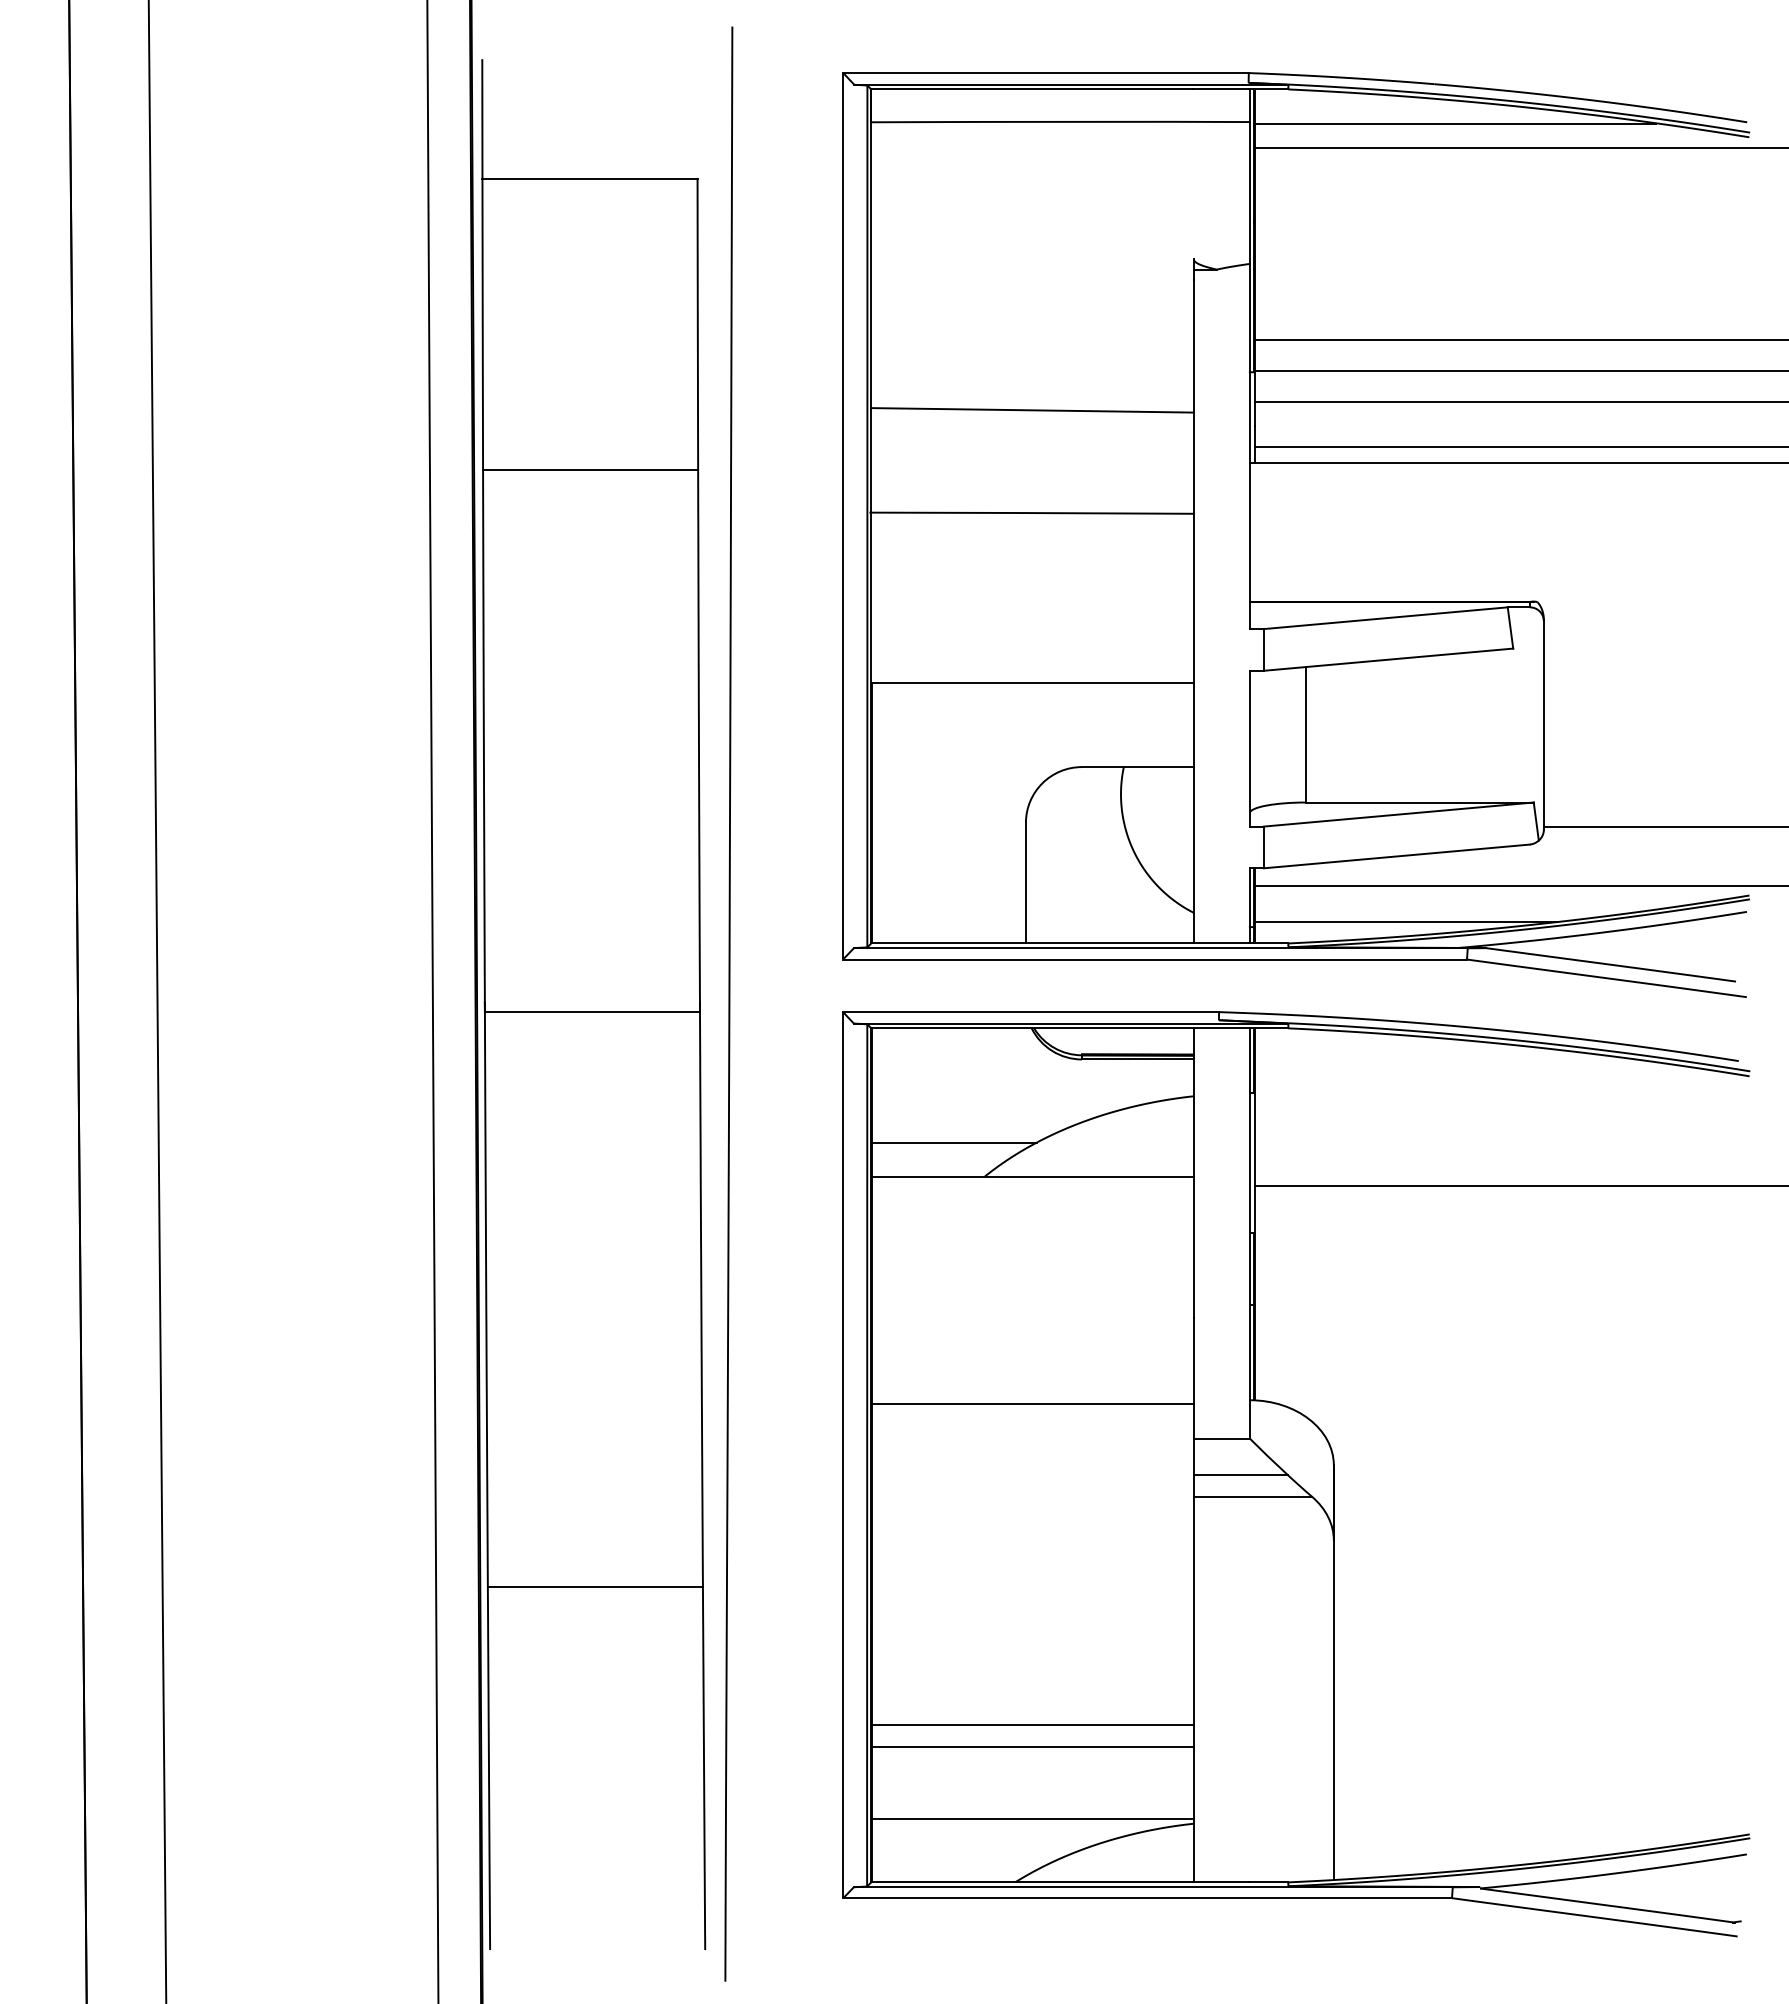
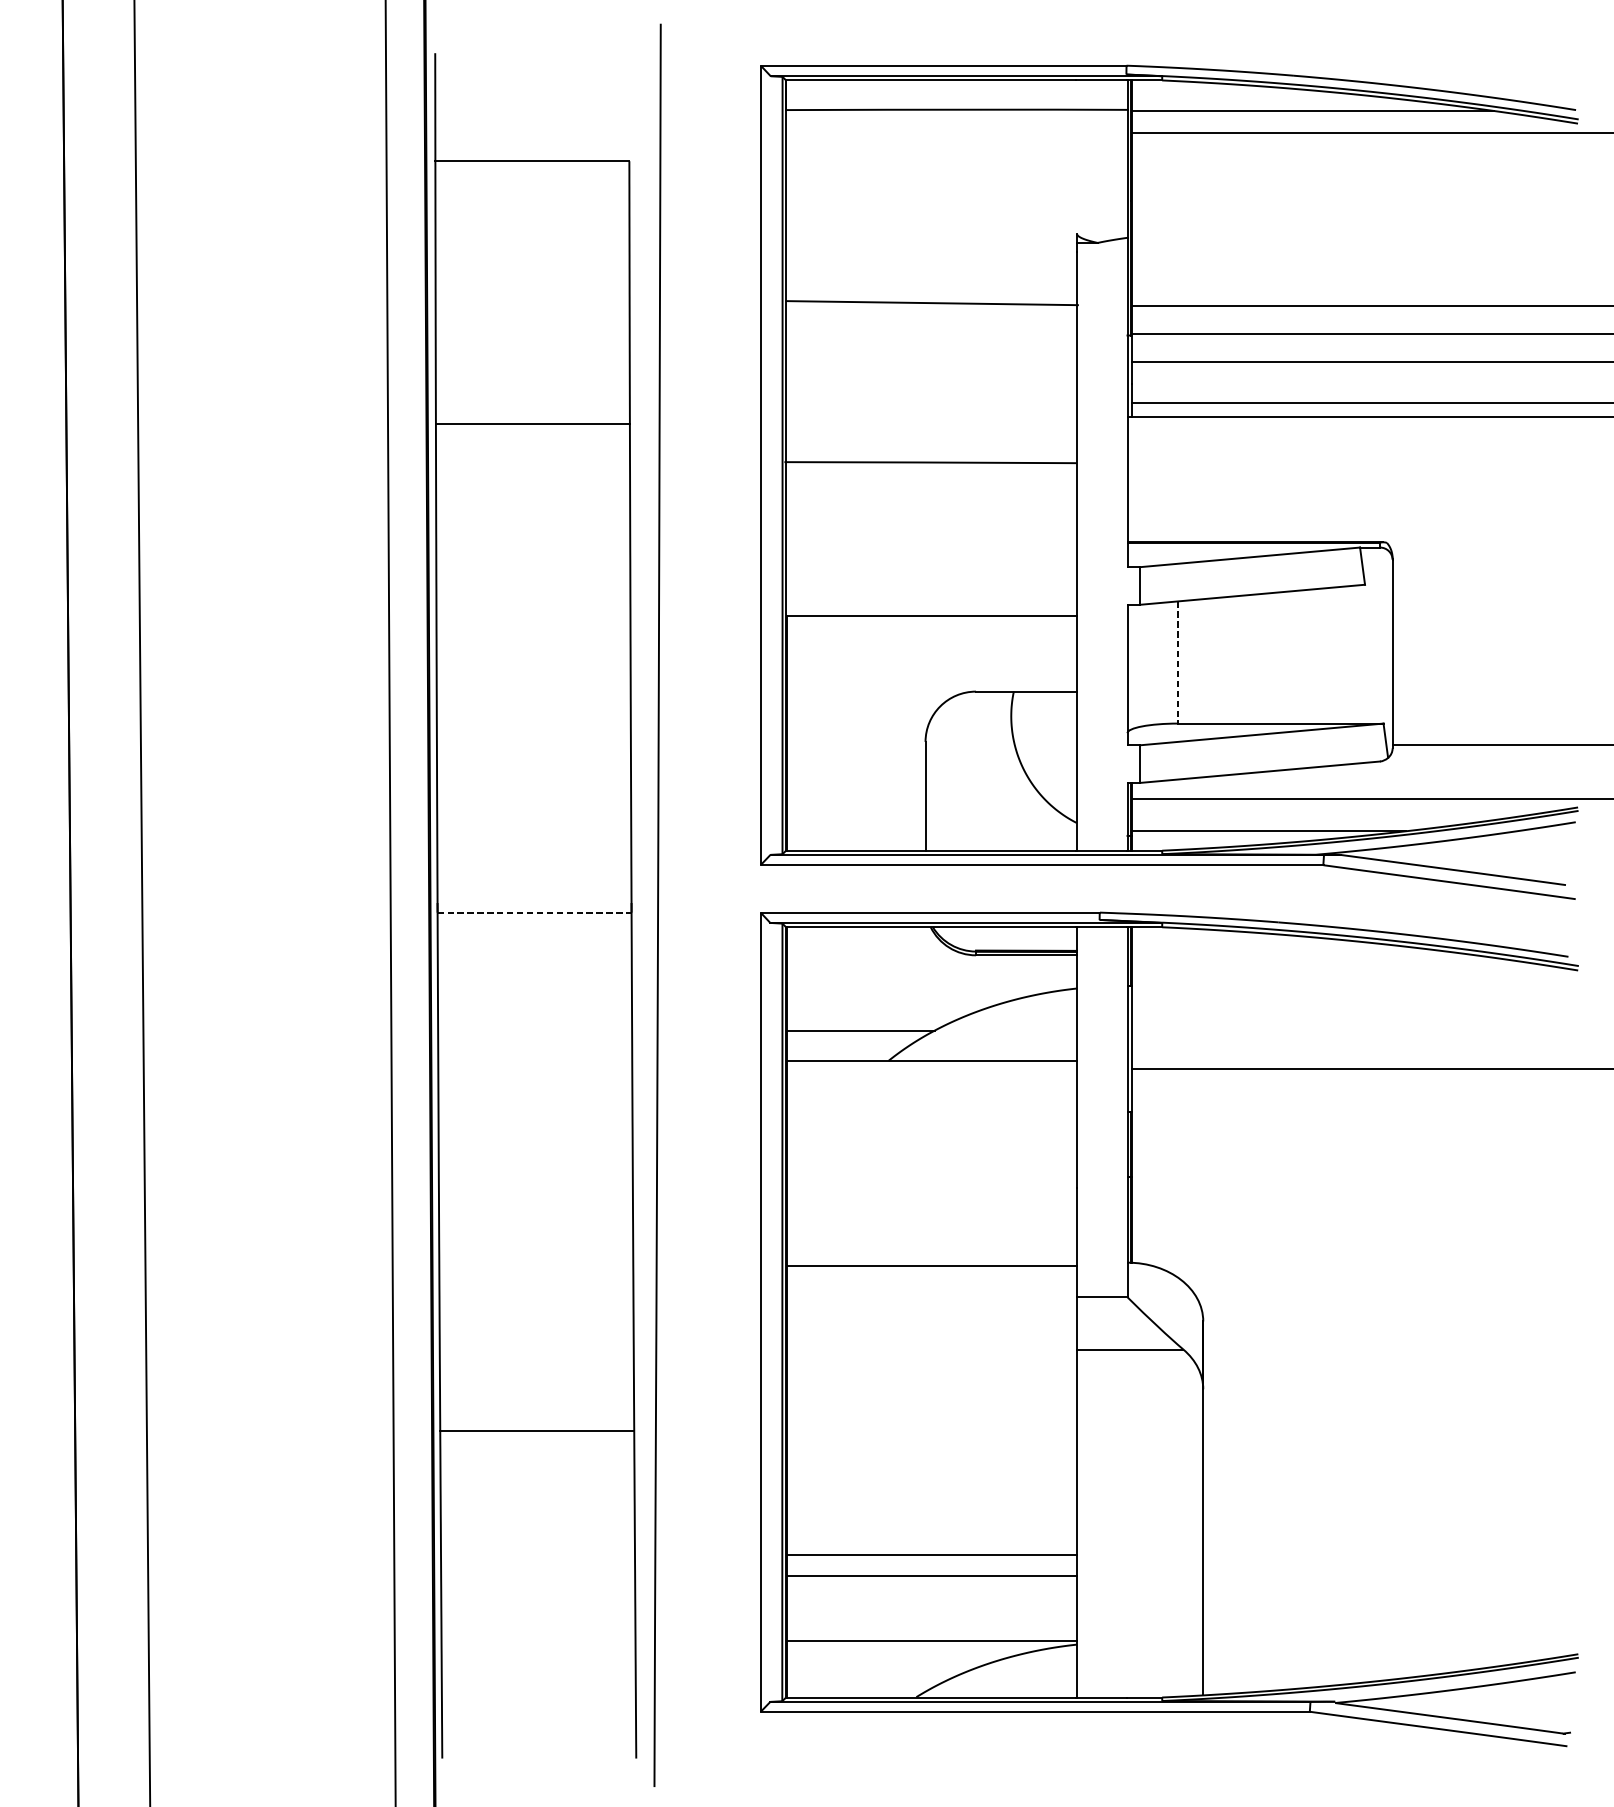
line: (1032, 410) -> (932, 303), moved
line: (1305, 734) -> (1177, 662), solid -> dashed
line: (592, 1012) -> (534, 912), solid -> dashed
line: (1240, 1475) -> (1119, 1330), removed

